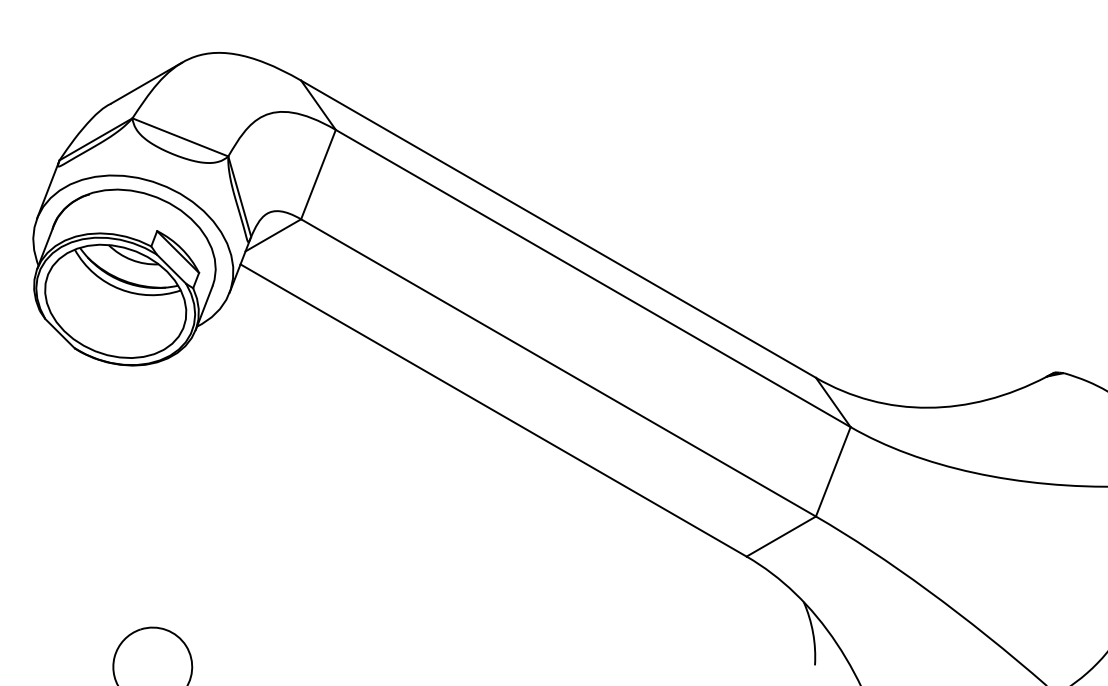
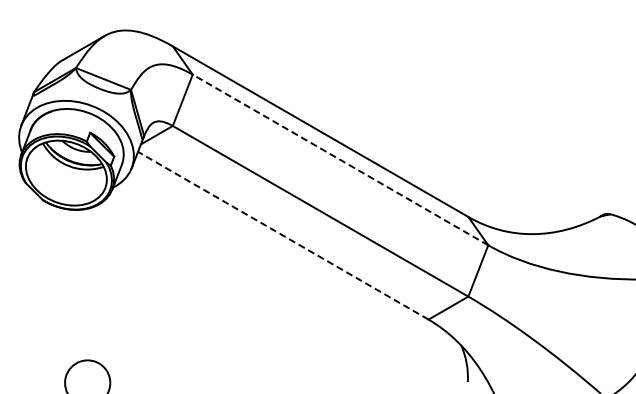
line: (593, 279) -> (340, 160), solid -> dashed
line: (493, 410) -> (283, 235), solid -> dashed

